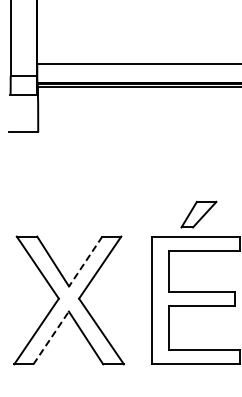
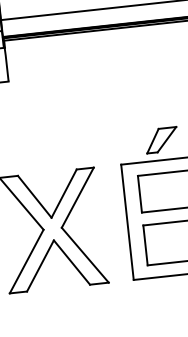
line: (85, 261) -> (63, 193), dashed -> solid
line: (51, 337) -> (40, 265), dashed -> solid

